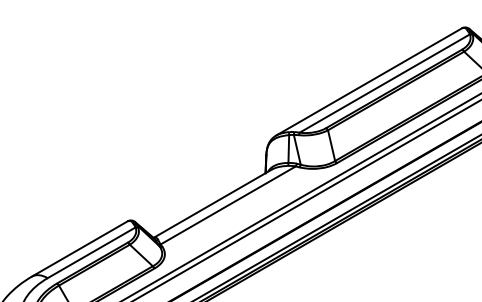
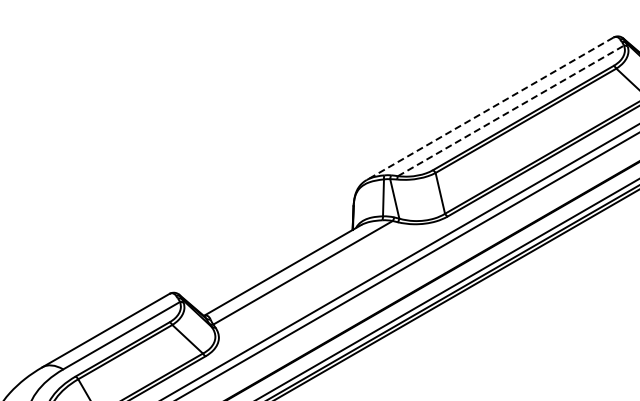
line: (368, 82) -> (489, 109), solid -> dashed
line: (385, 83) -> (511, 110), solid -> dashed

